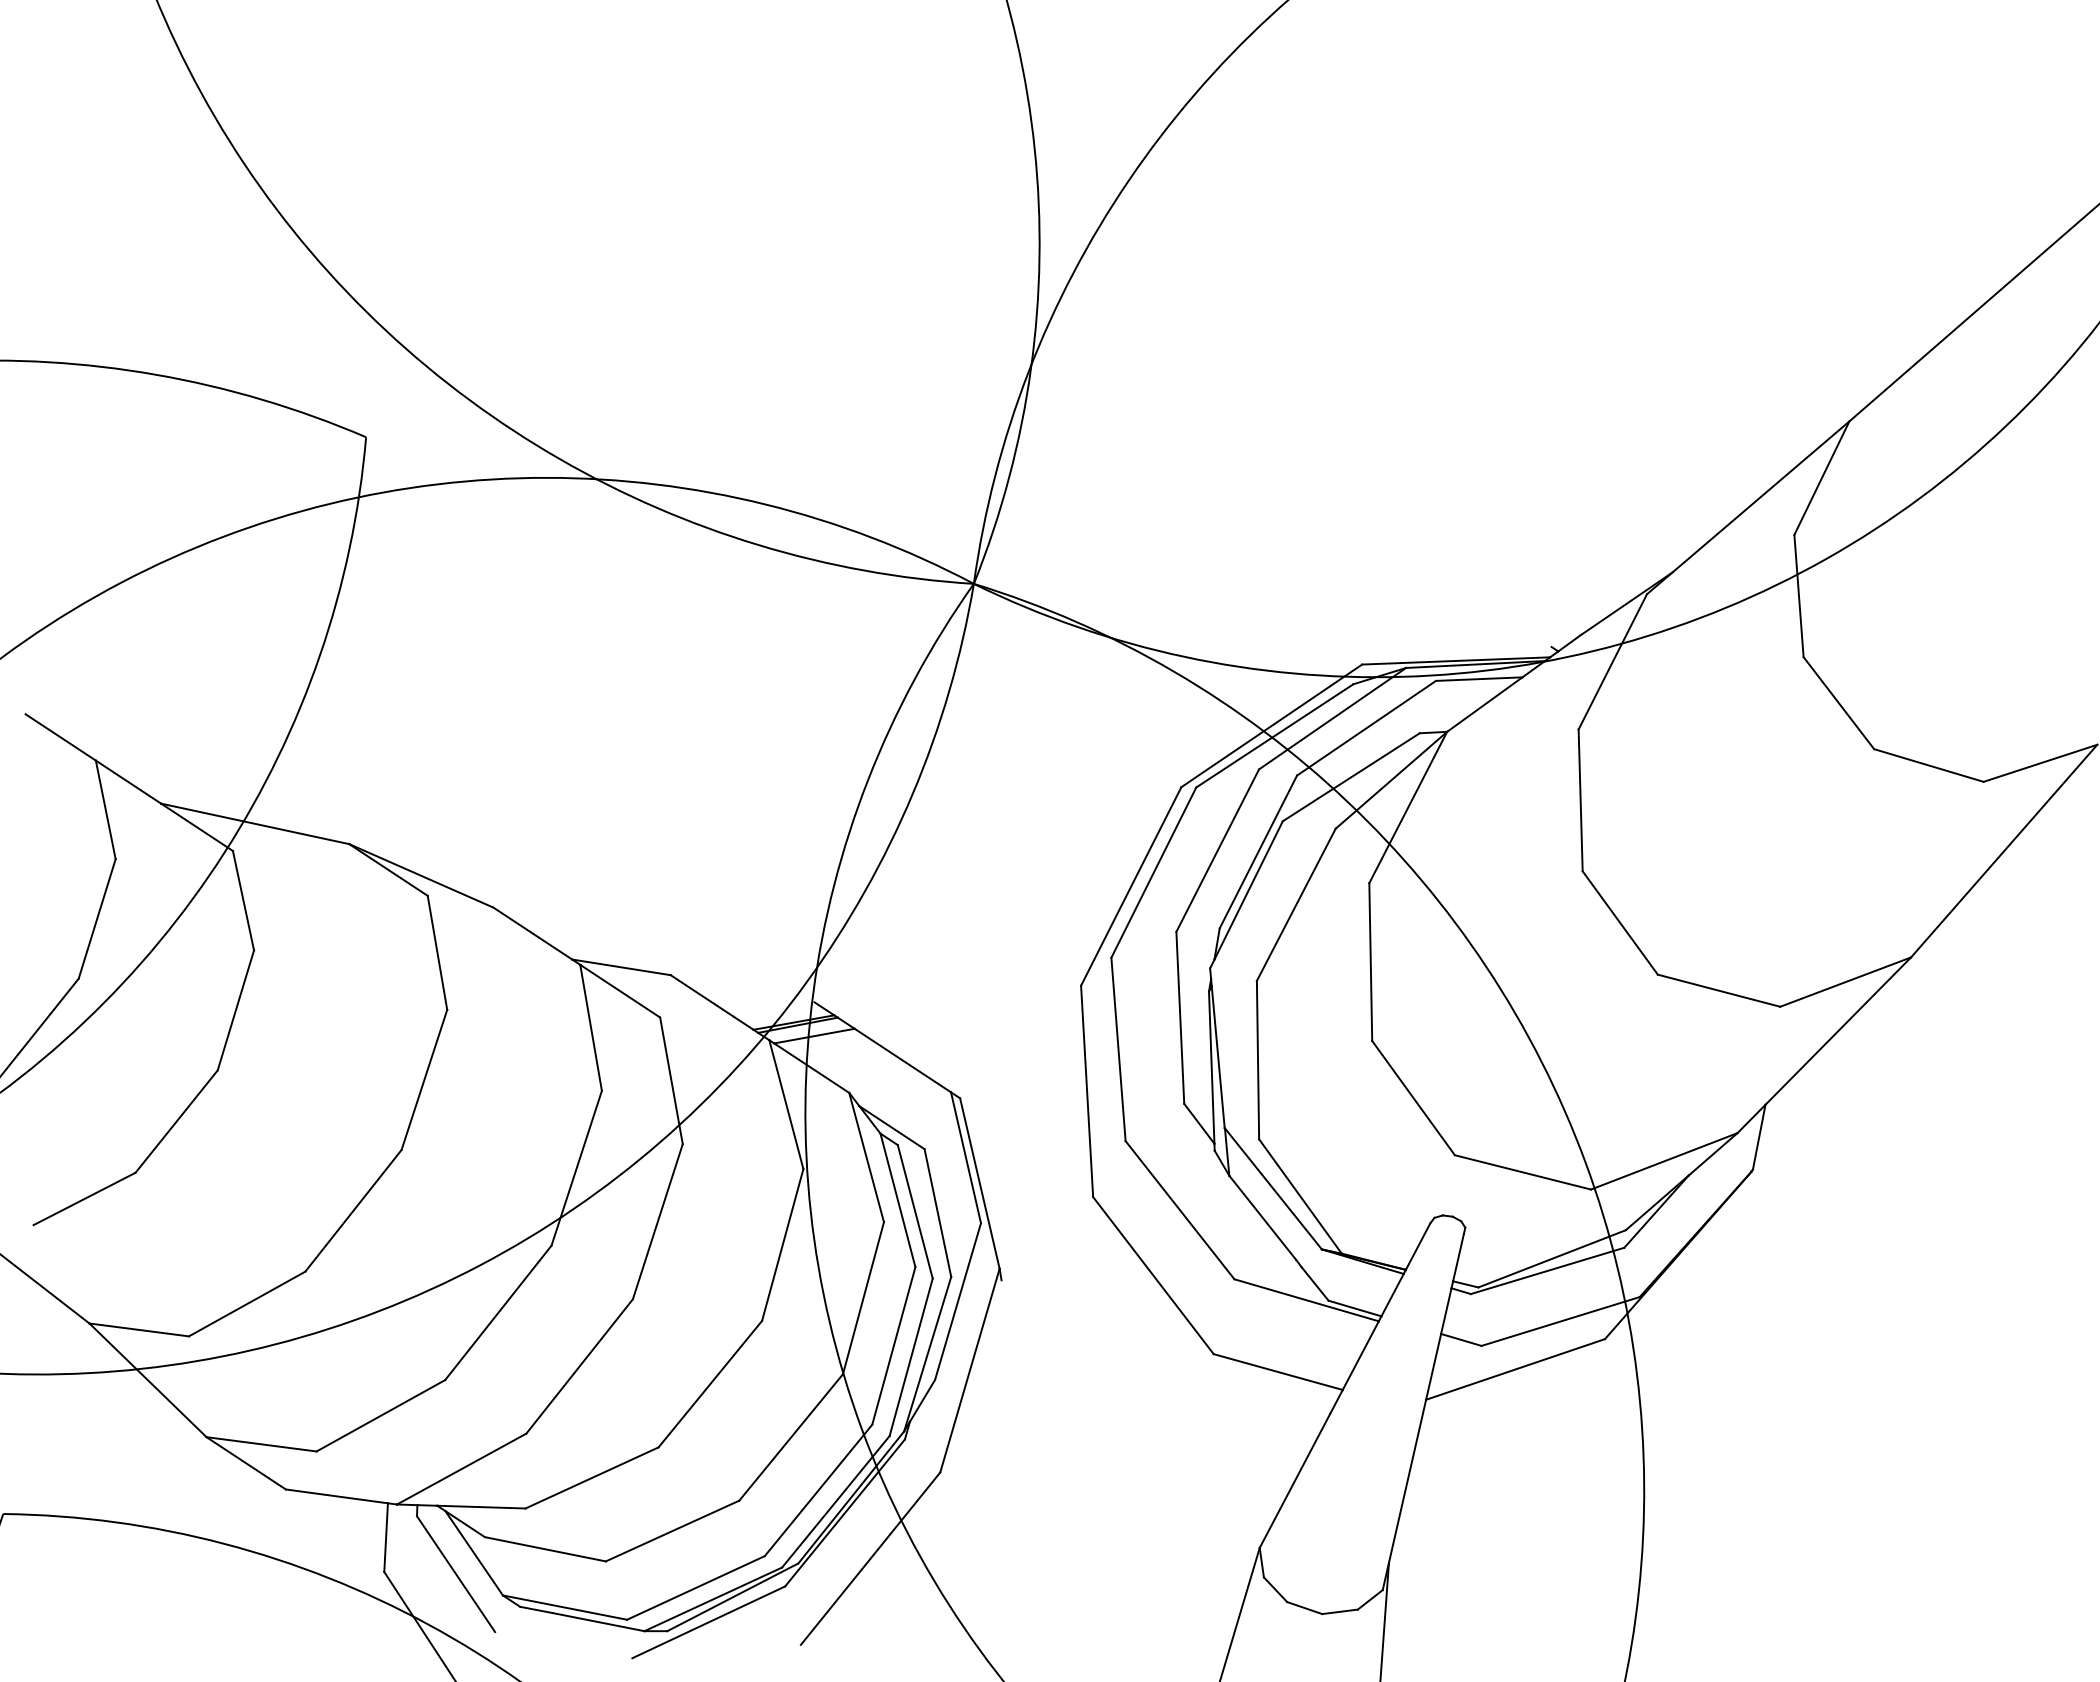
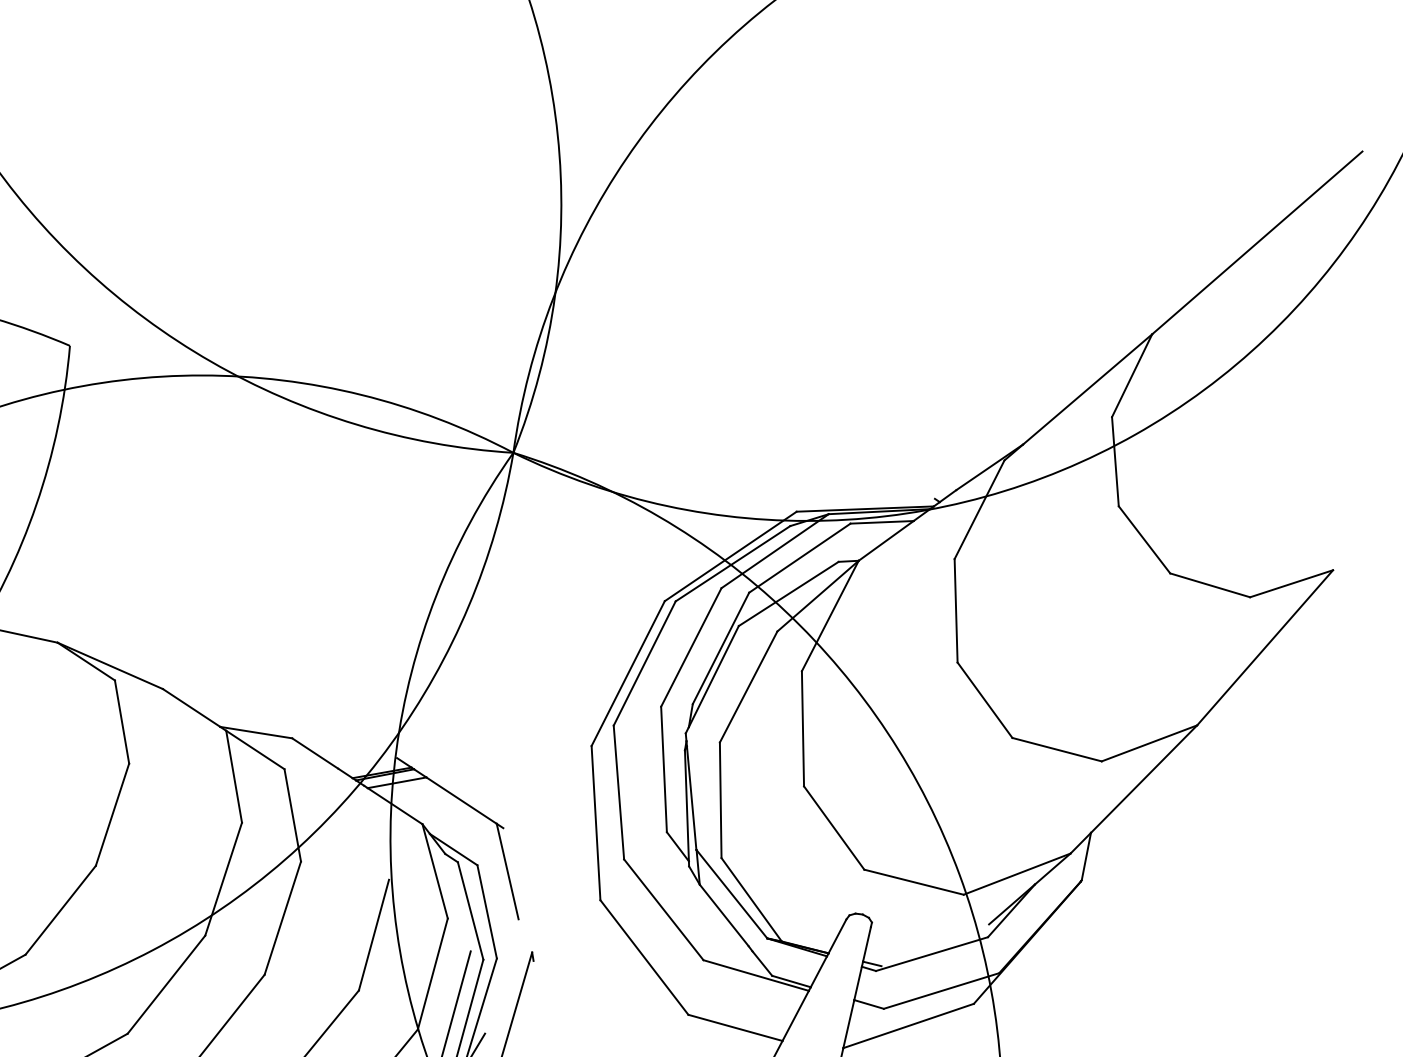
line: (786, 1104) -> (376, 832), removed
line: (979, 1183) -> (517, 890), removed
line: (897, 1200) -> (457, 902), removed
line: (1551, 1258) -> (934, 945), removed
line: (957, 1301) -> (501, 976), removed

